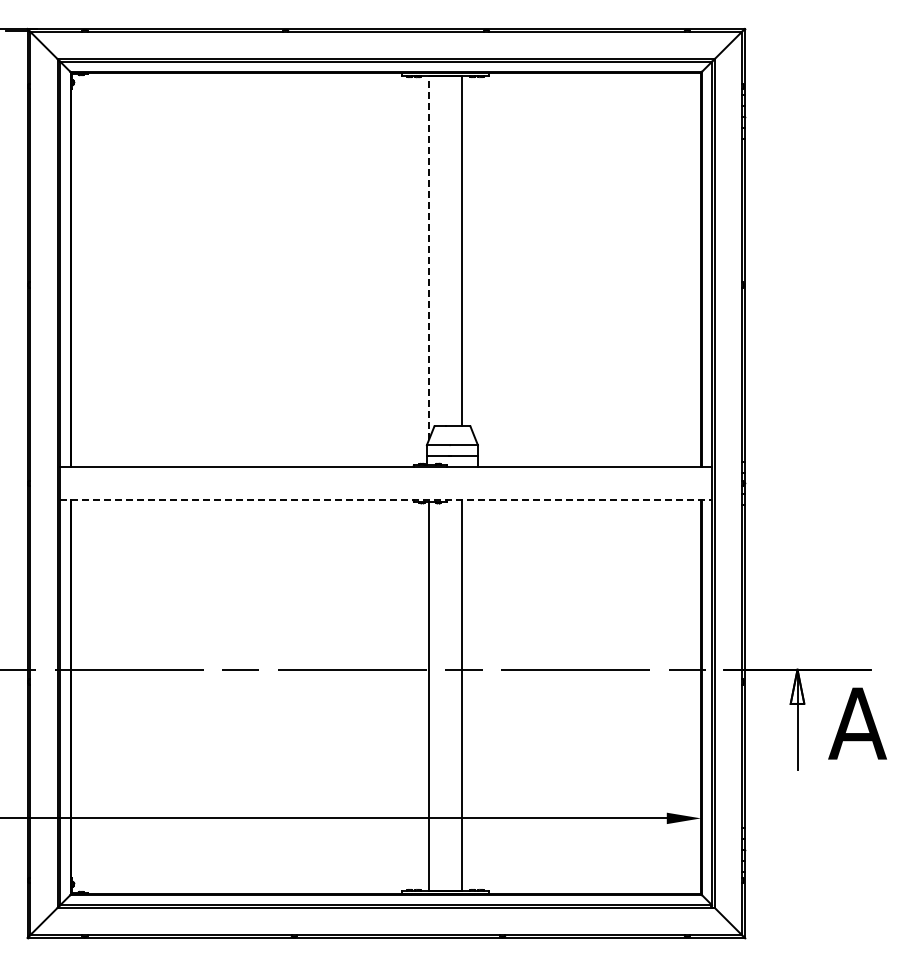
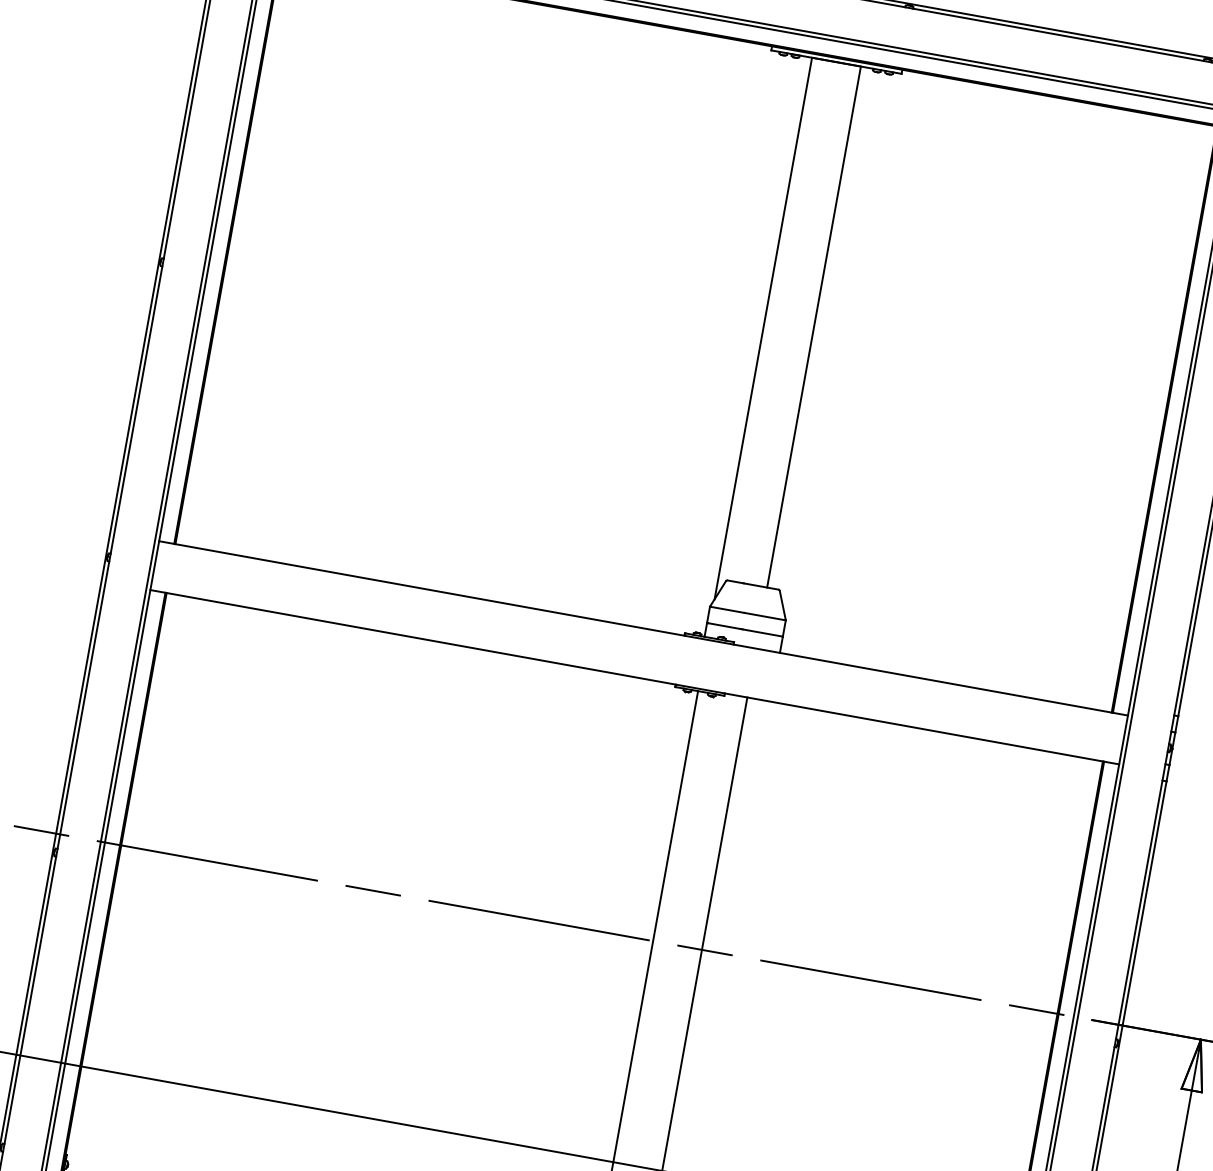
line: (429, 257) -> (764, 328), dashed -> solid
line: (386, 499) -> (635, 676), dashed -> solid

